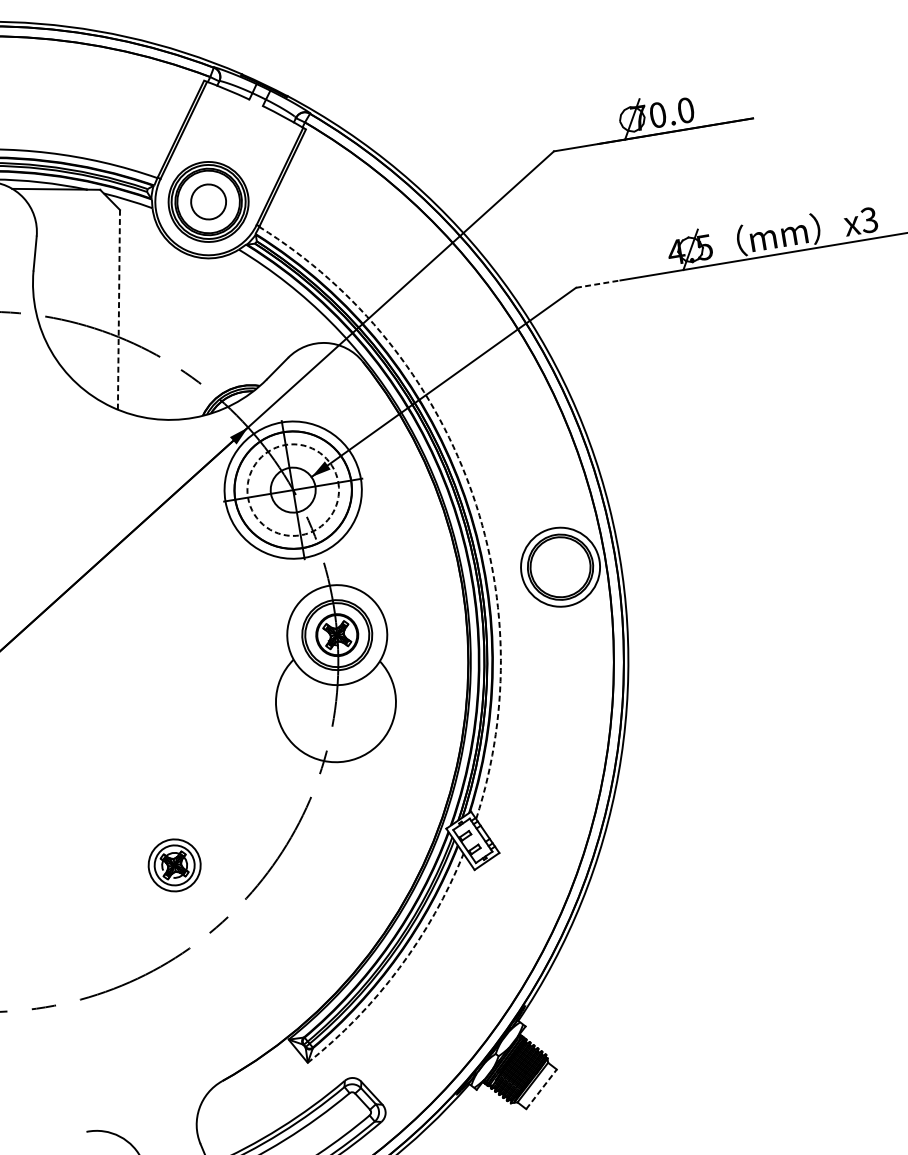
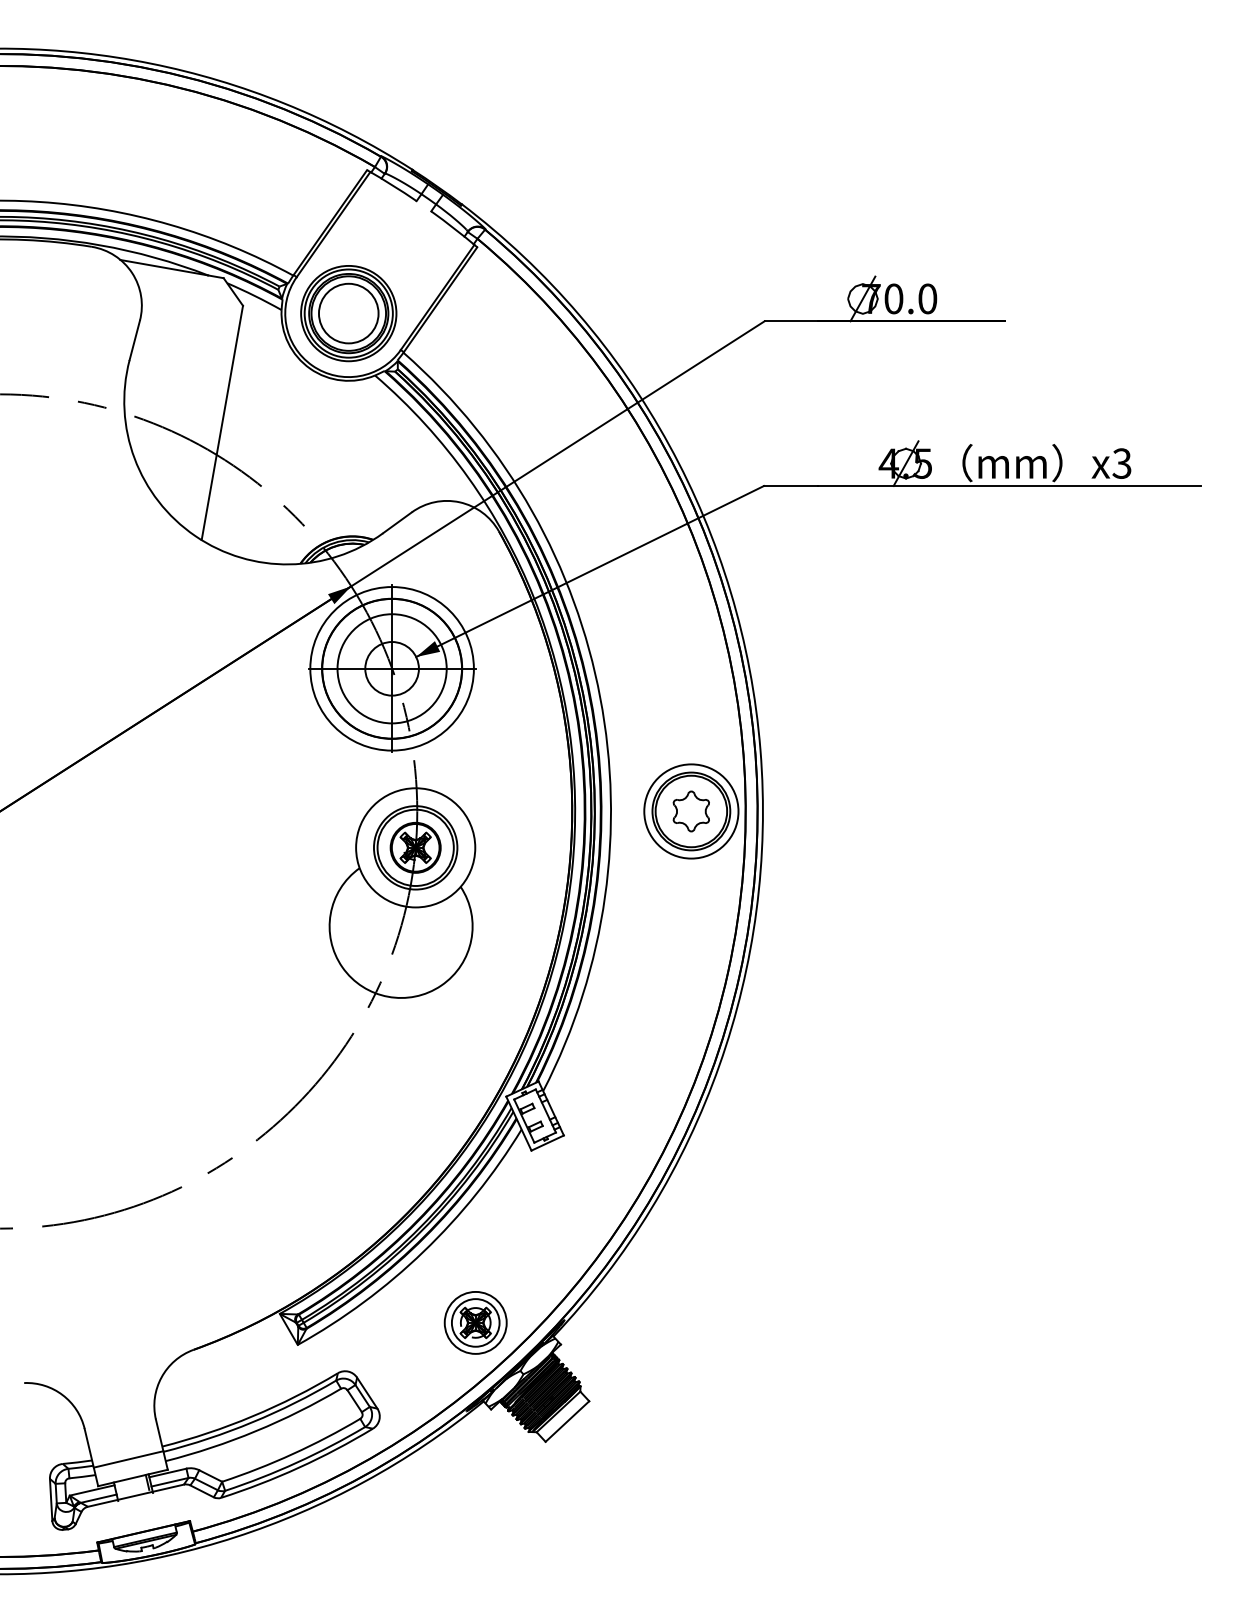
circle: (208, 201) -> (348, 313), size x1.43
line: (598, 284) -> (790, 486), dashed -> solid
line: (119, 309) -> (222, 422), dashed -> solid
arc: (469, 485) -> (600, 697), dashed -> solid
circle: (292, 489) -> (391, 668), dashed -> solid
part: (559, 567) -> (690, 811), added
part: (174, 865) -> (475, 1322), moved
arc: (399, 968) -> (423, 1251), dashed -> solid
line: (541, 1089) -> (567, 1421), dashed -> solid

